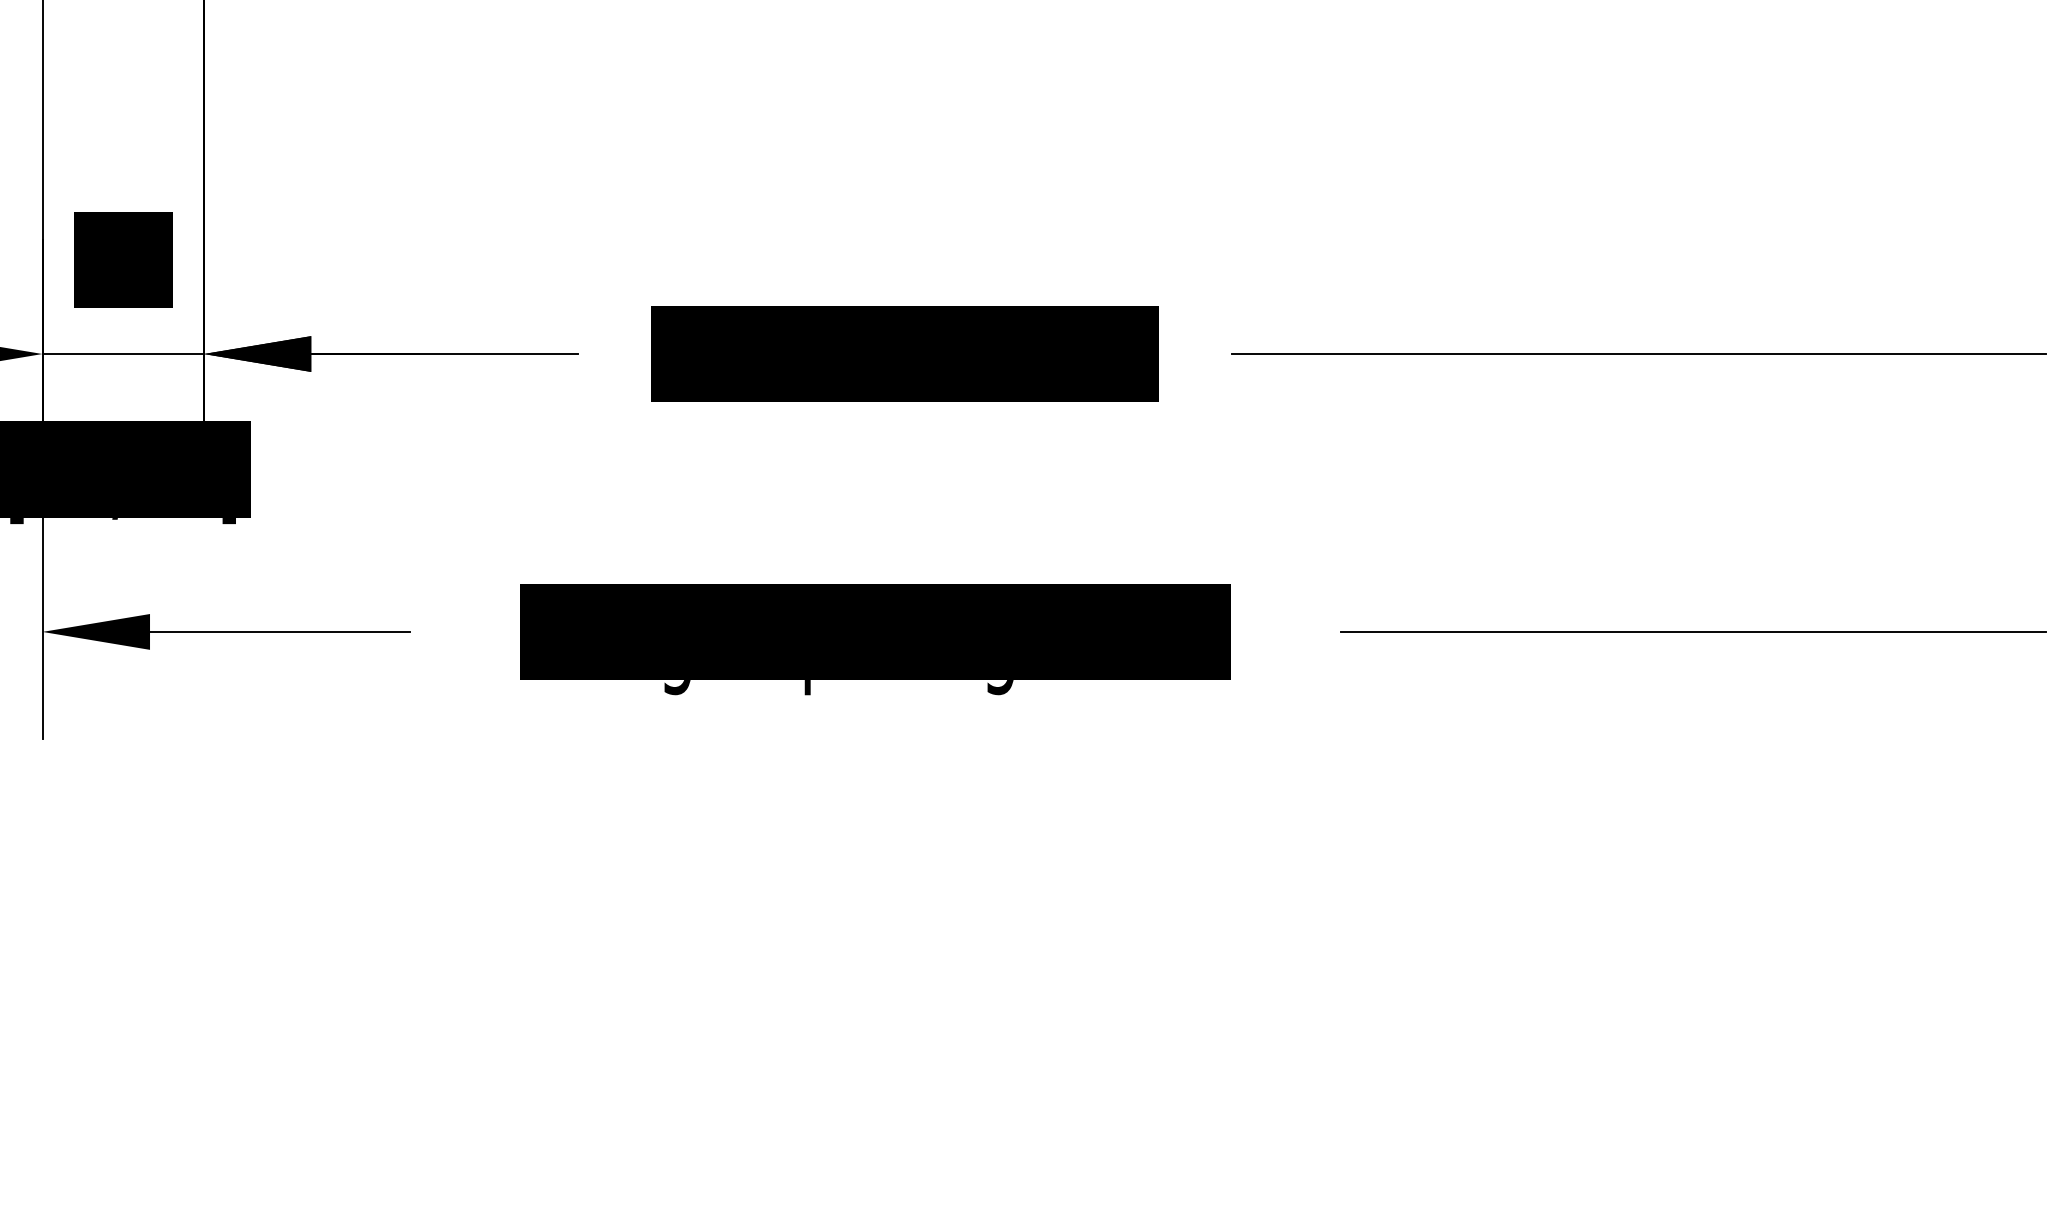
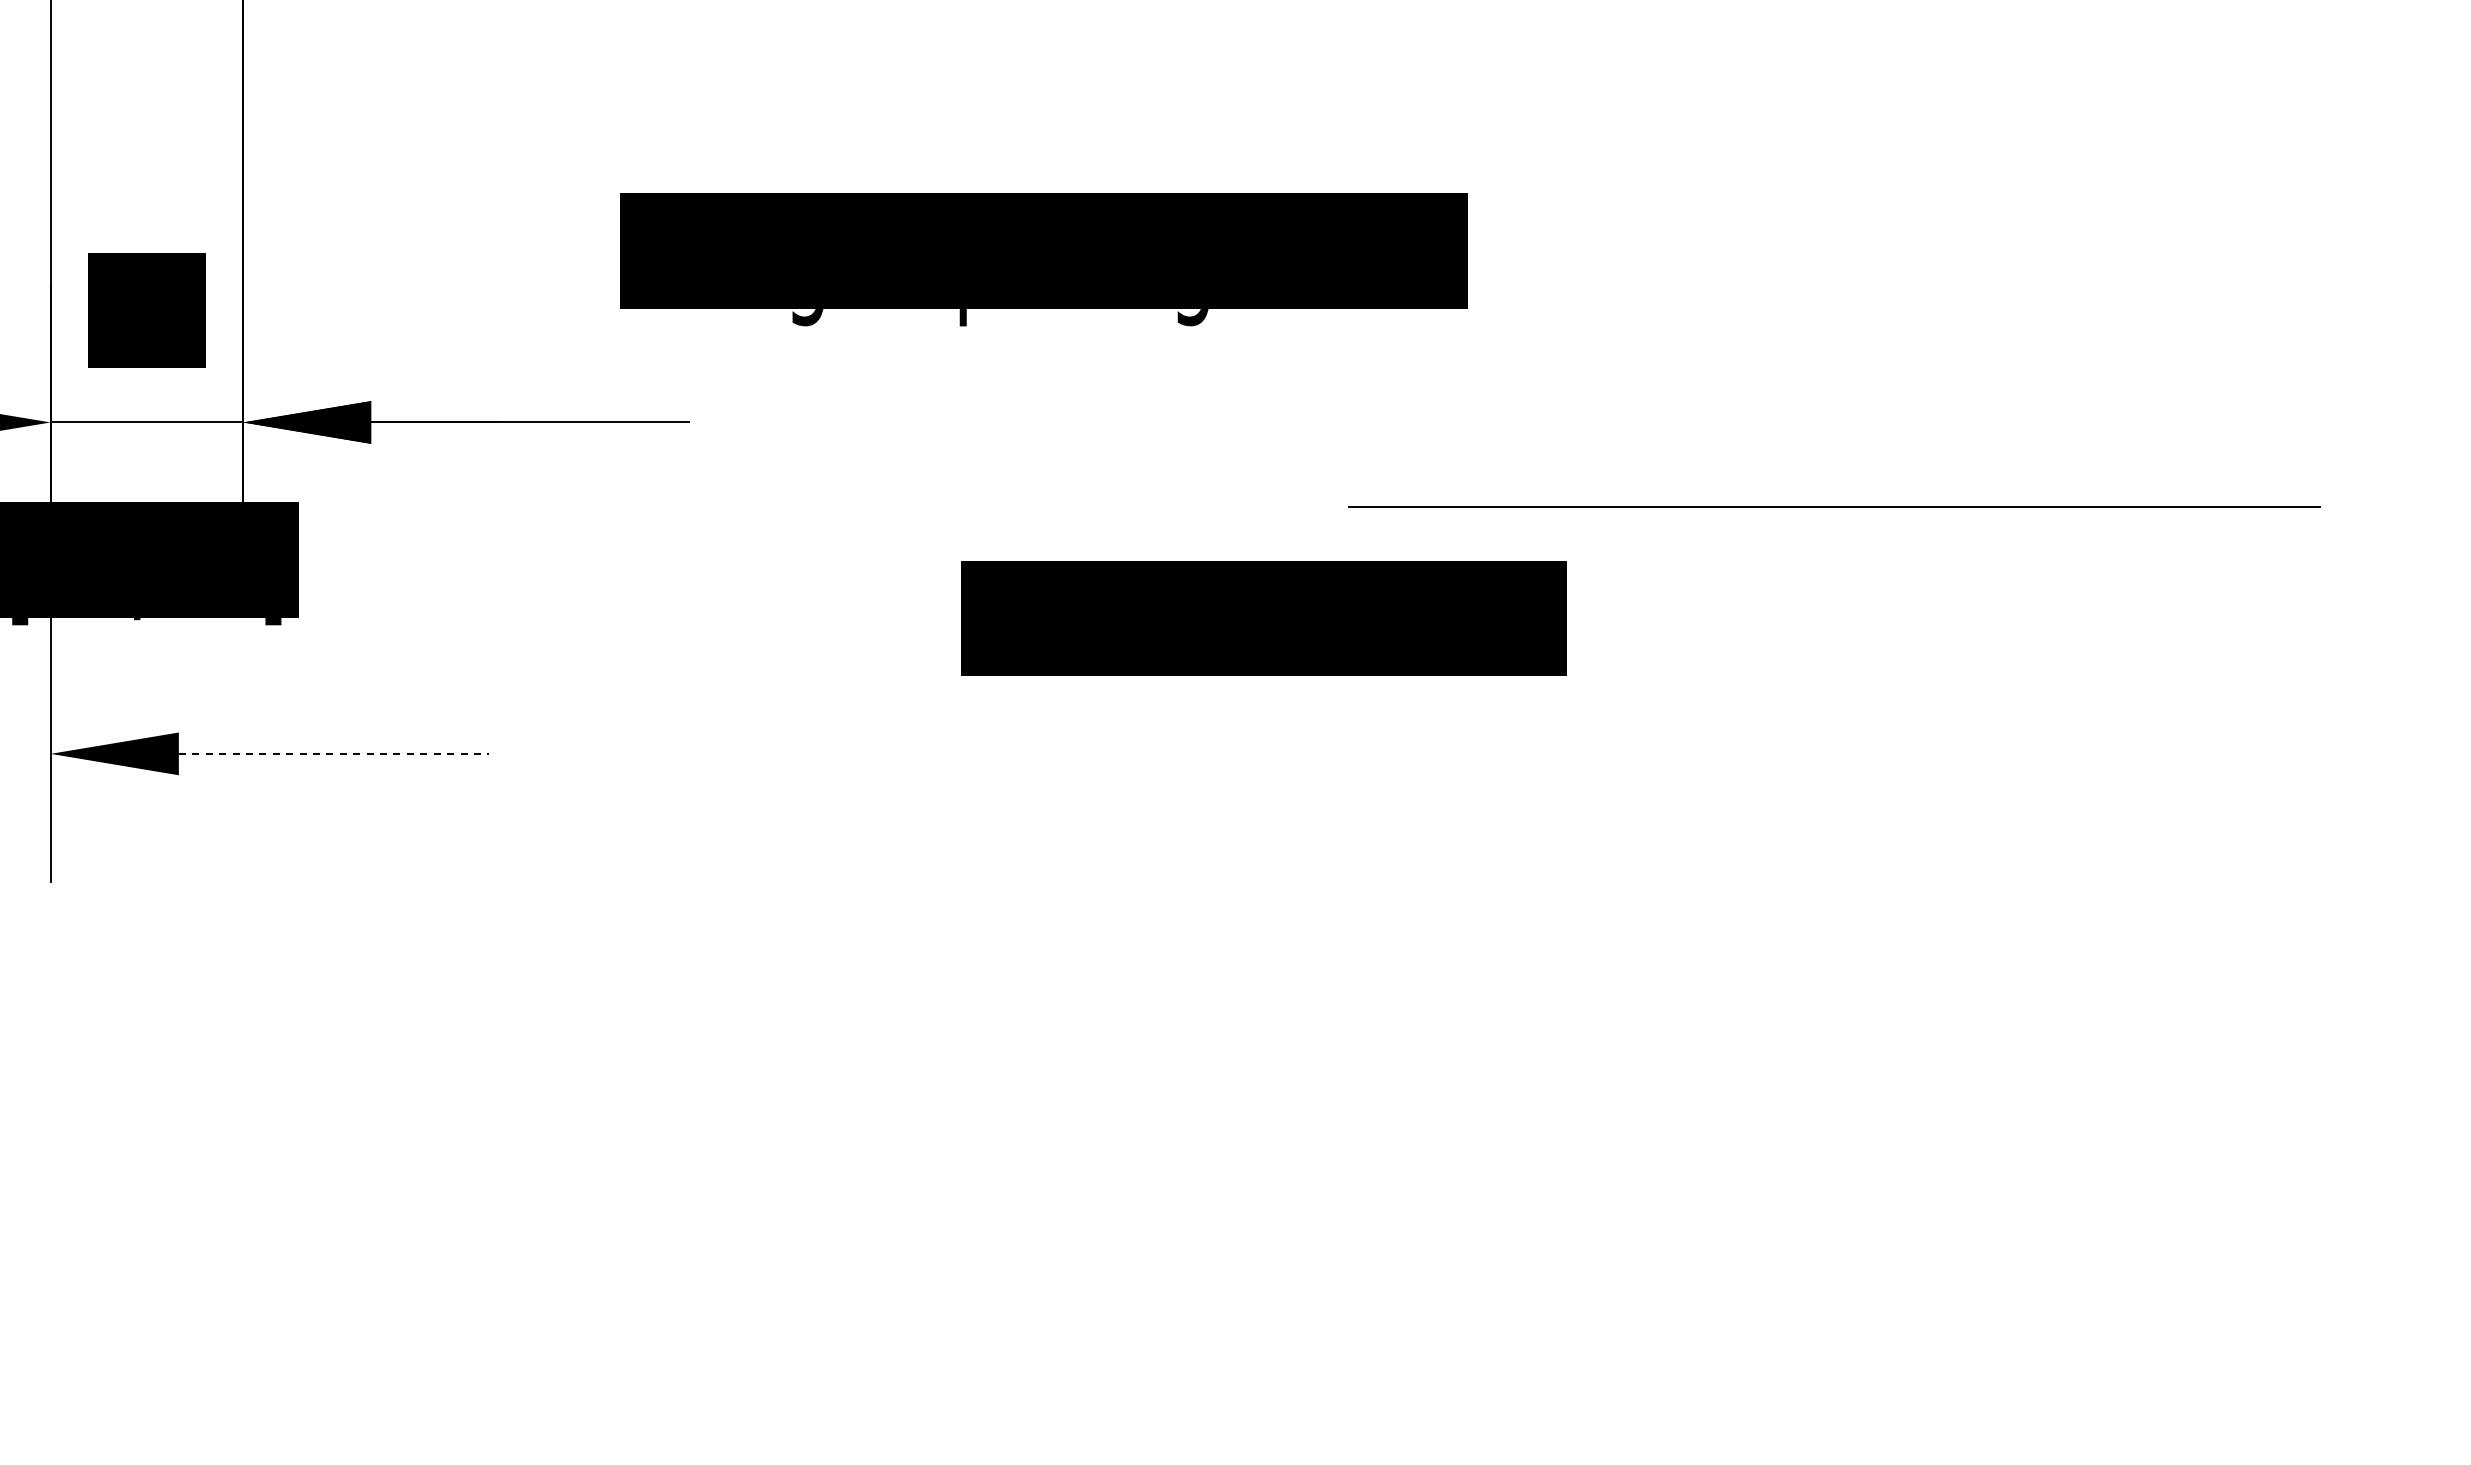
line: (1638, 353) -> (1834, 506), moved
text: (904, 354) -> (1263, 618), moved
line: (279, 631) -> (333, 753), solid -> dashed
line: (1693, 631) -> (2019, 753), removed
text: (875, 639) -> (1043, 259), moved

